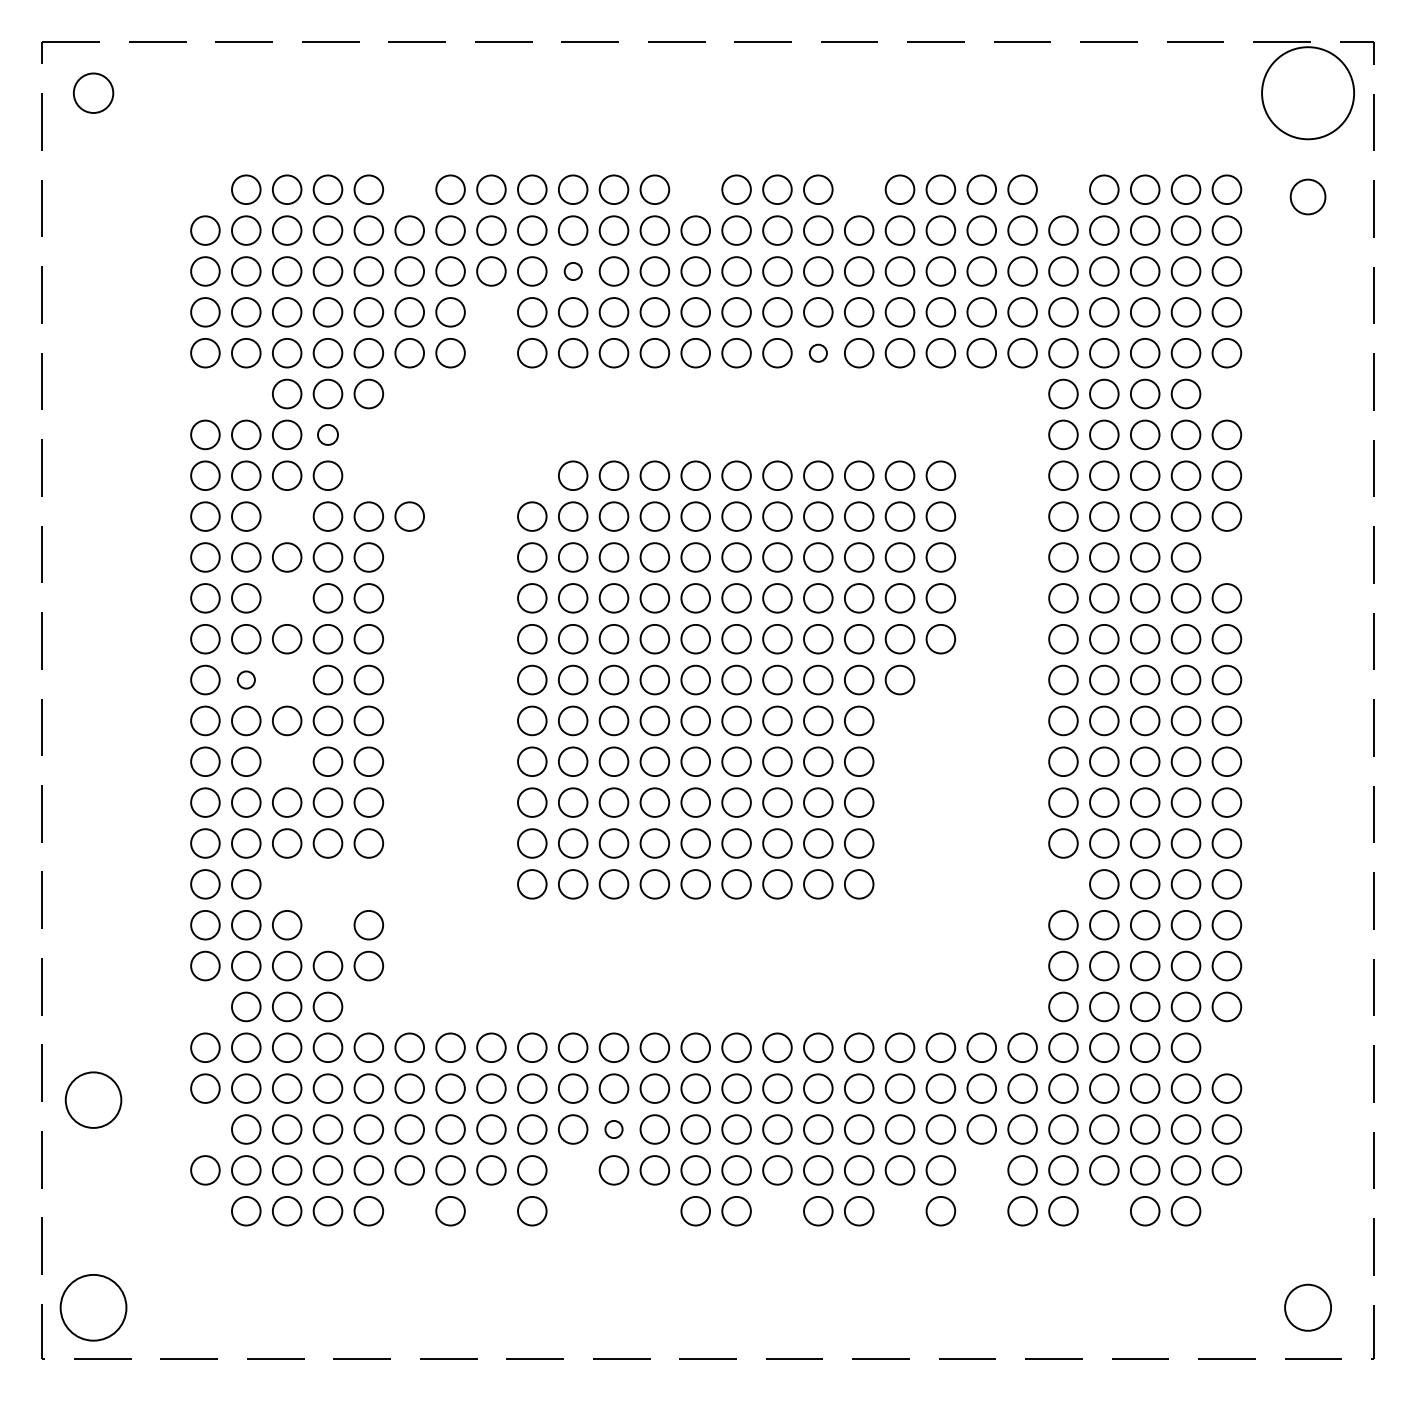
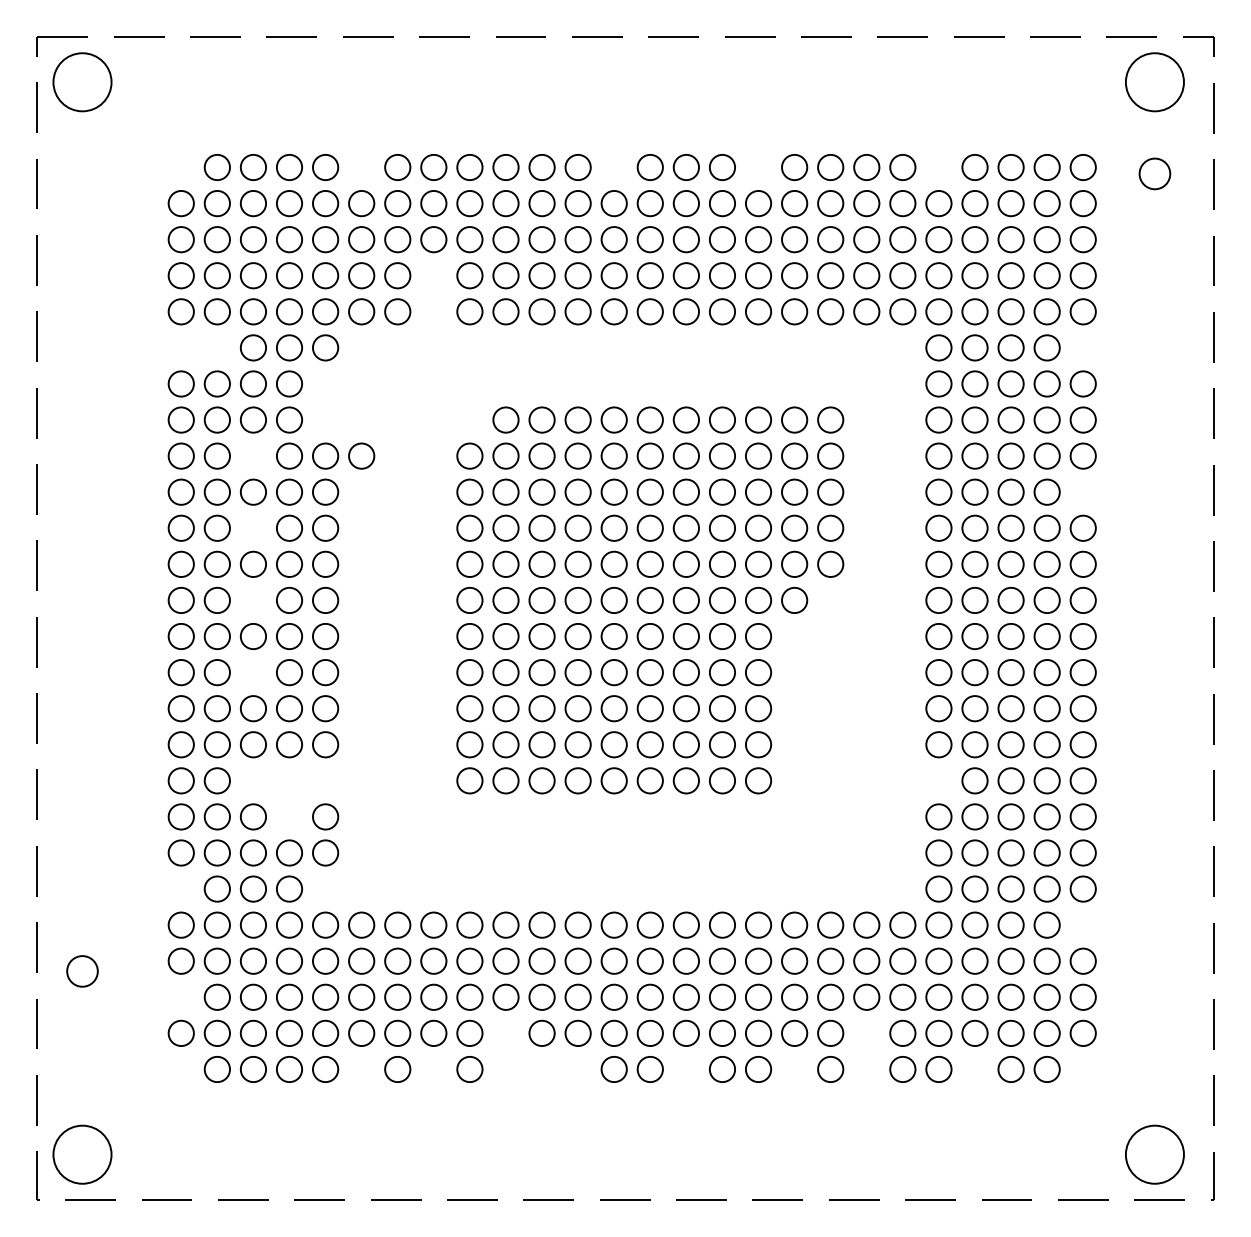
circle: (93, 93) -> (82, 82), size x1.67
circle: (1307, 93) -> (1154, 82), size x0.71
part: (573, 271) -> (506, 239), size x1.67
part: (818, 353) -> (722, 312), size x1.67
part: (327, 434) -> (289, 383), size x1.43
part: (246, 679) -> (217, 599), size x1.67
circle: (93, 1099) -> (82, 970), size x0.62
part: (613, 1129) -> (541, 997), size x1.67
circle: (1307, 1307) -> (1154, 1154), size x1.43

